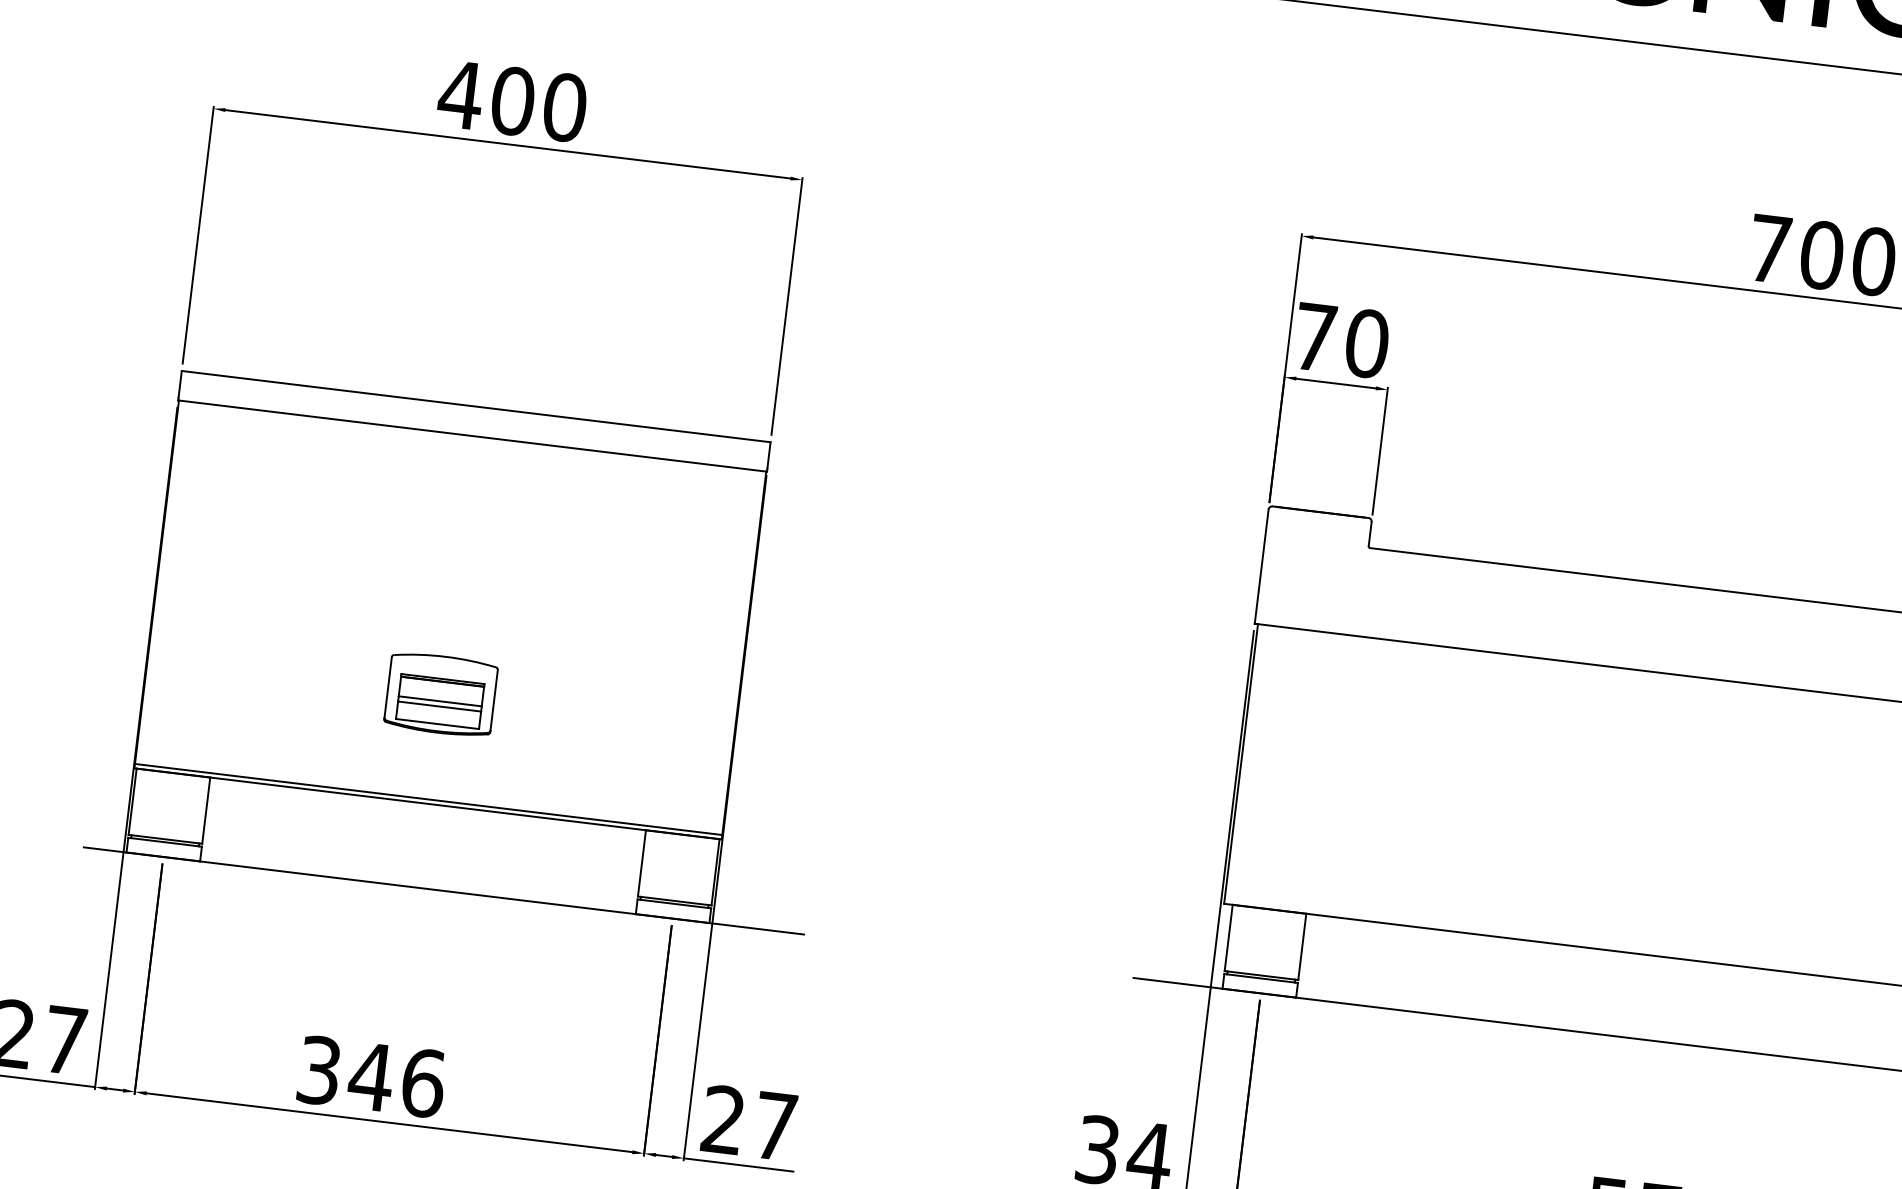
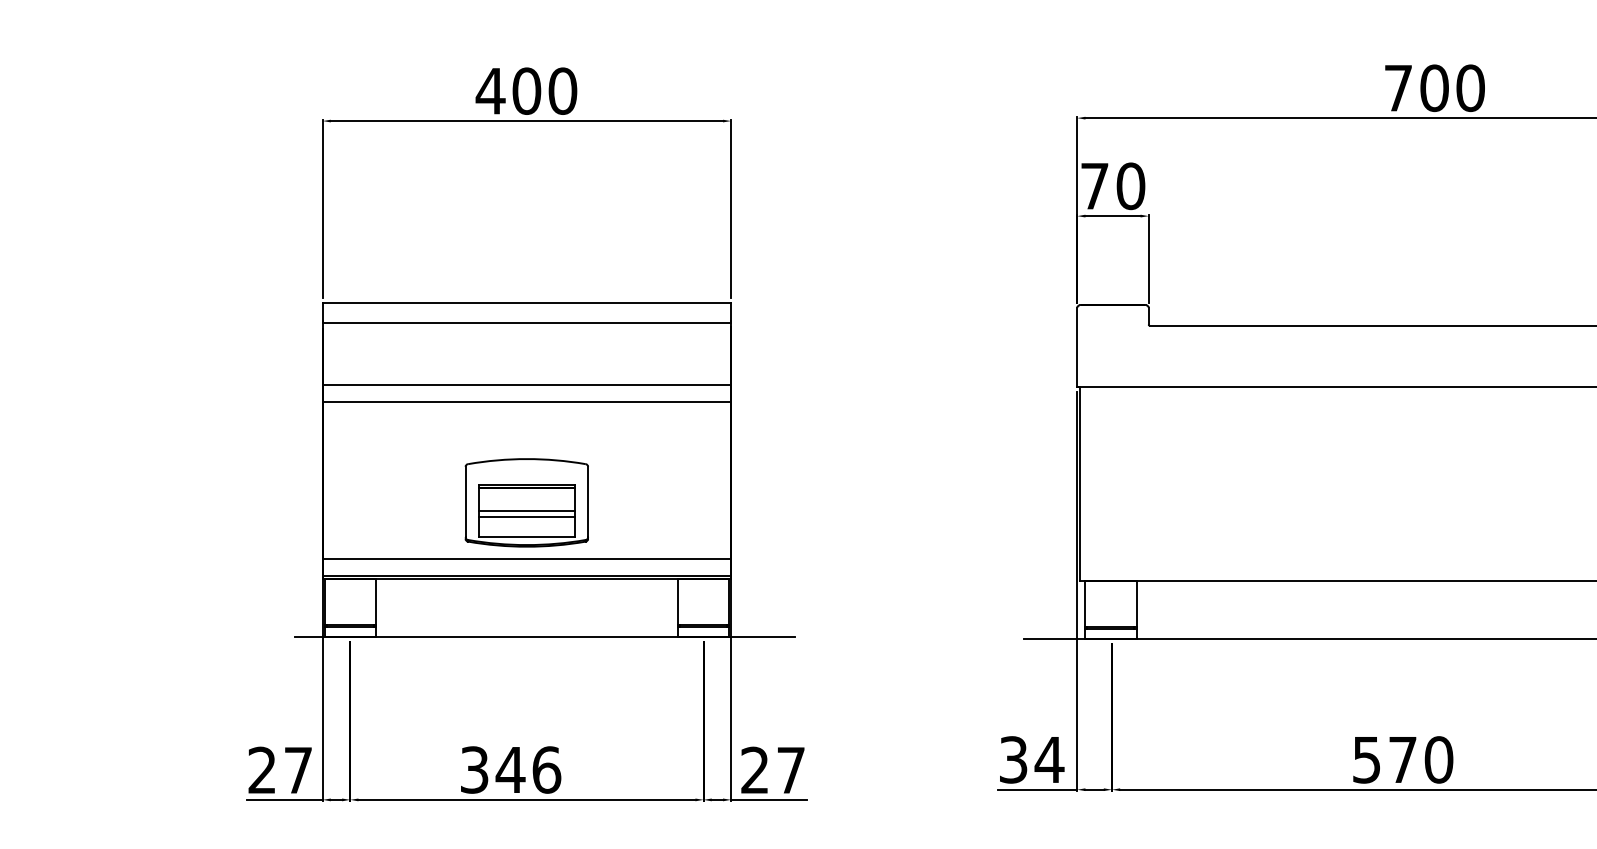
line: (461, 523) -> (526, 384), added
line: (458, 549) -> (526, 402), added
part: (440, 694) -> (526, 502), size x1.67
line: (431, 774) -> (526, 558), added

